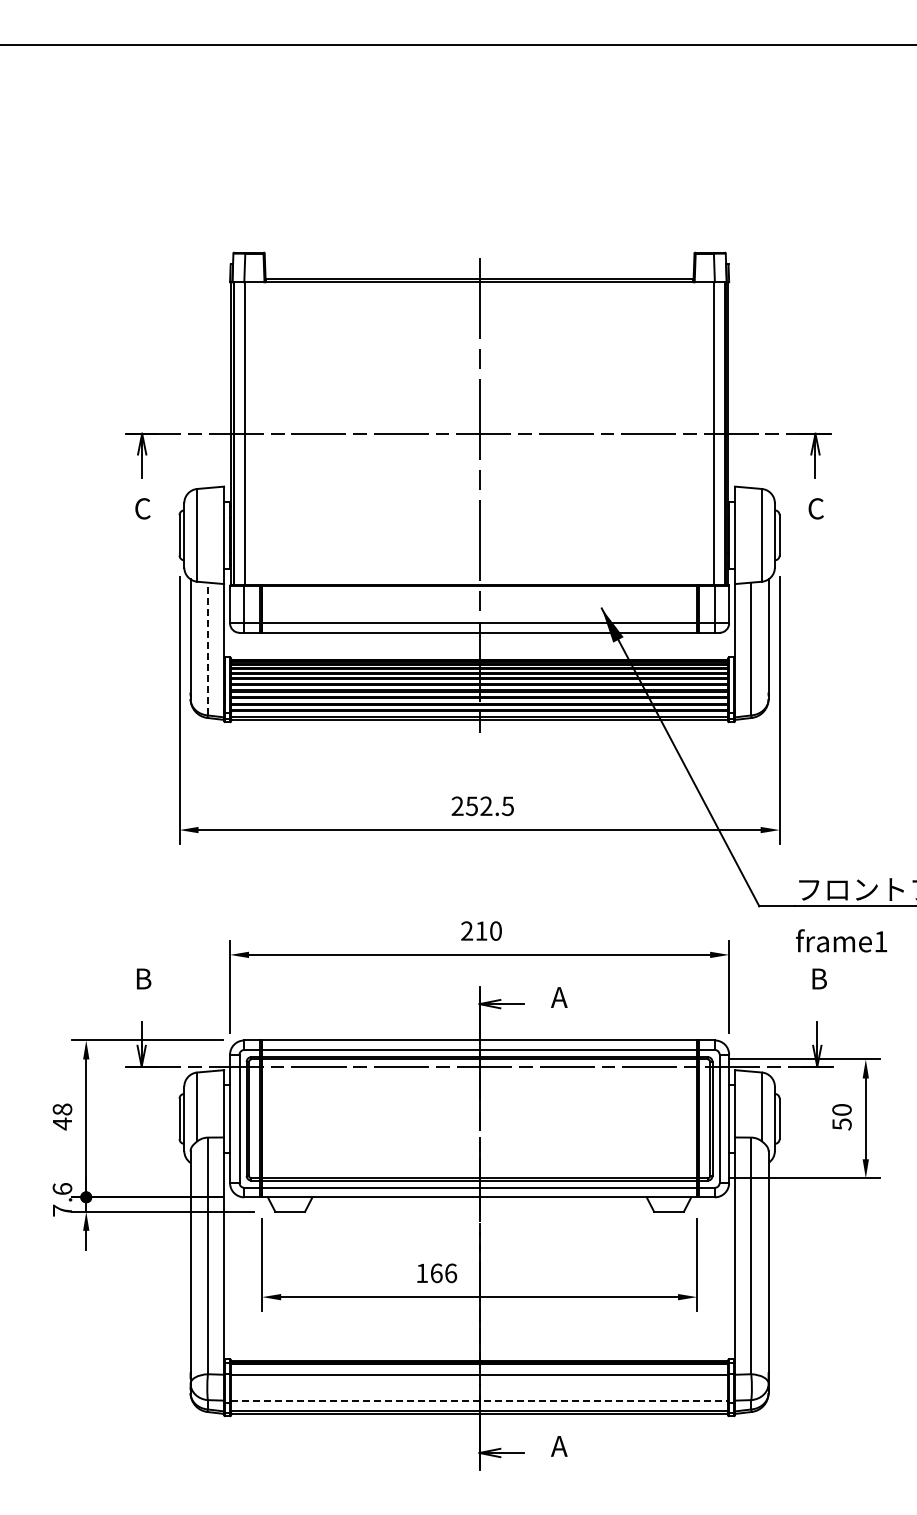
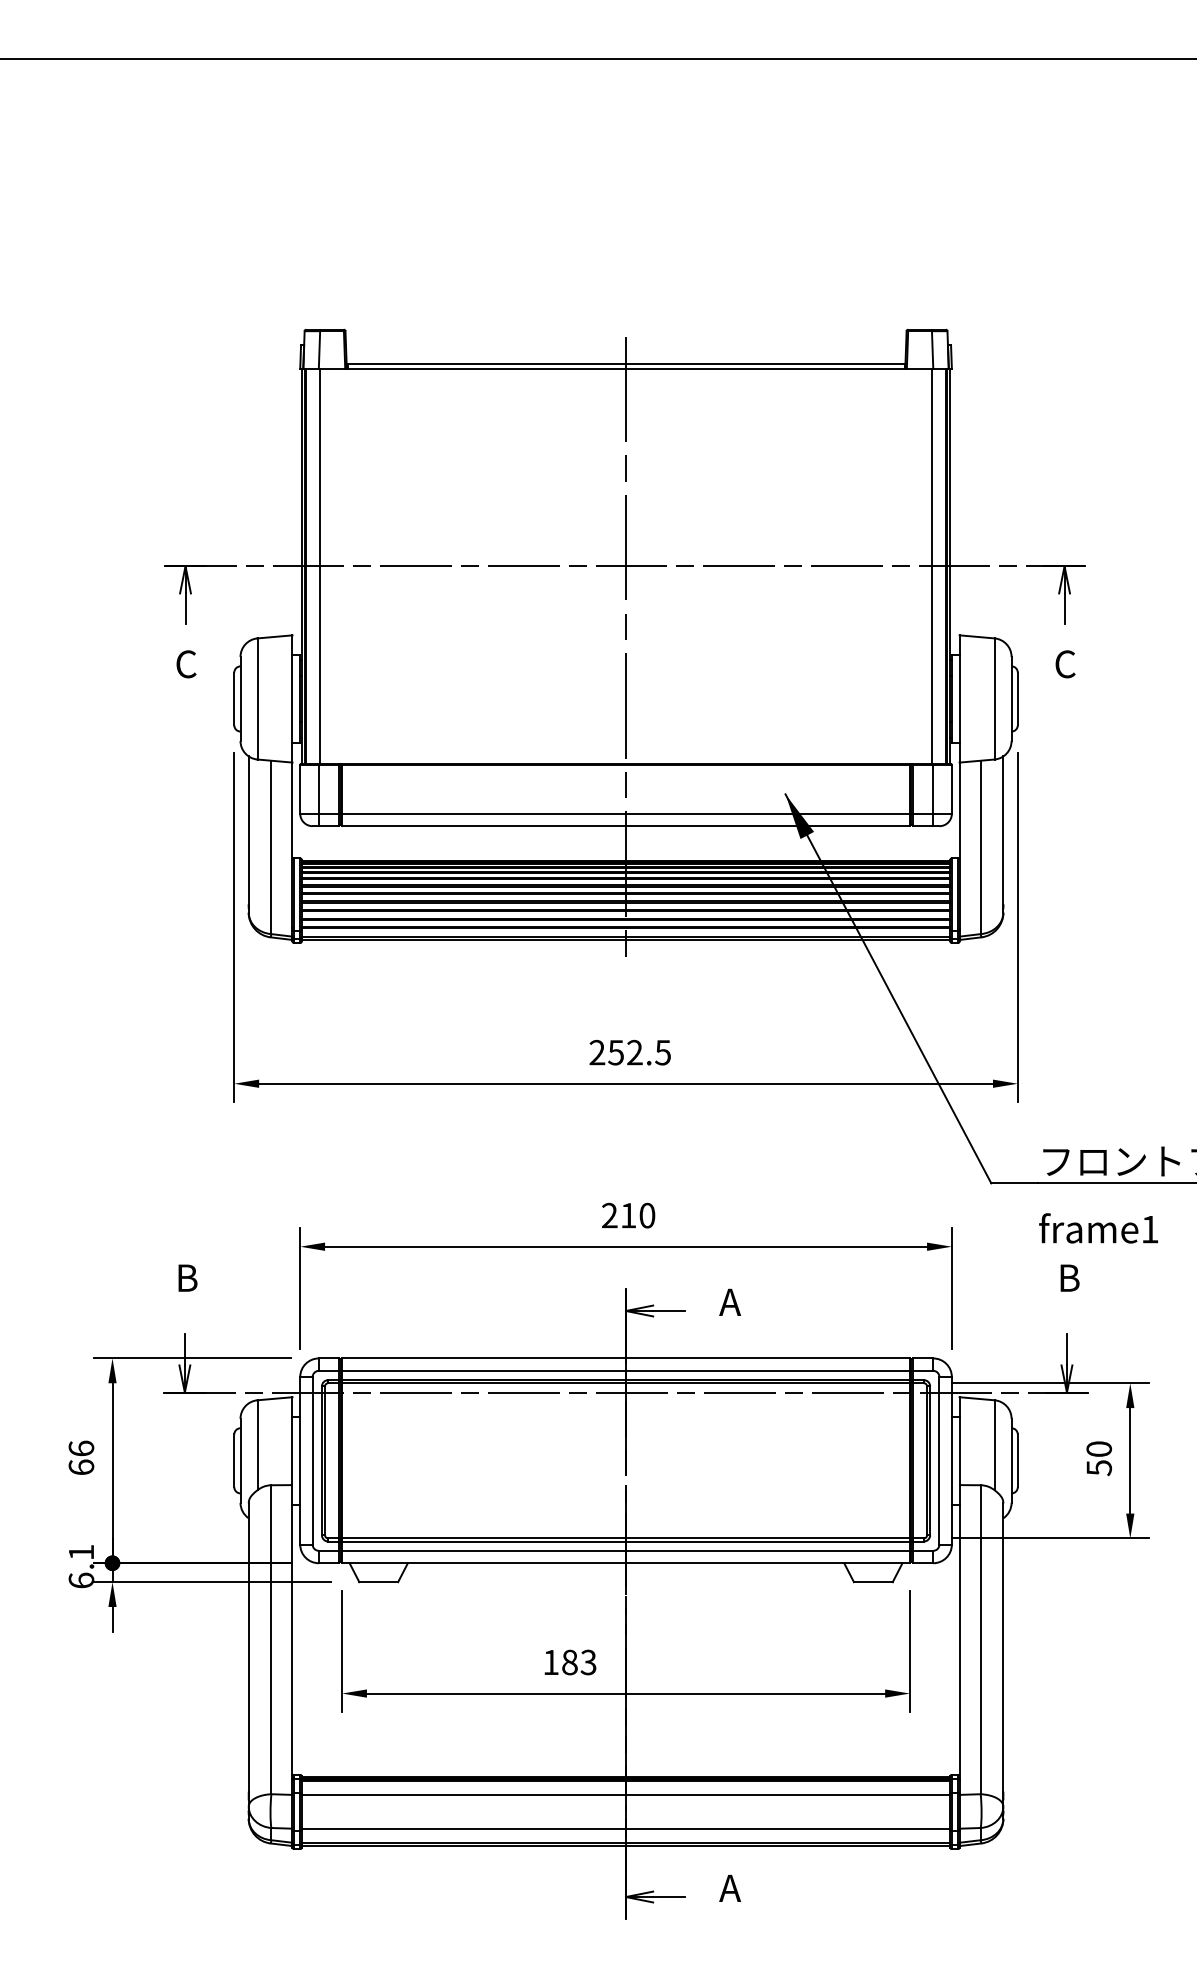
line: (207, 648) -> (270, 846), dashed -> solid
text: (62, 1116) -> (81, 1457), 48 -> 66
text: (62, 1199) -> (81, 1566), 7.6 -> 6.1
text: (443, 1273) -> (578, 1662), 166 -> 183
line: (480, 1400) -> (627, 1828), dashed -> solid

